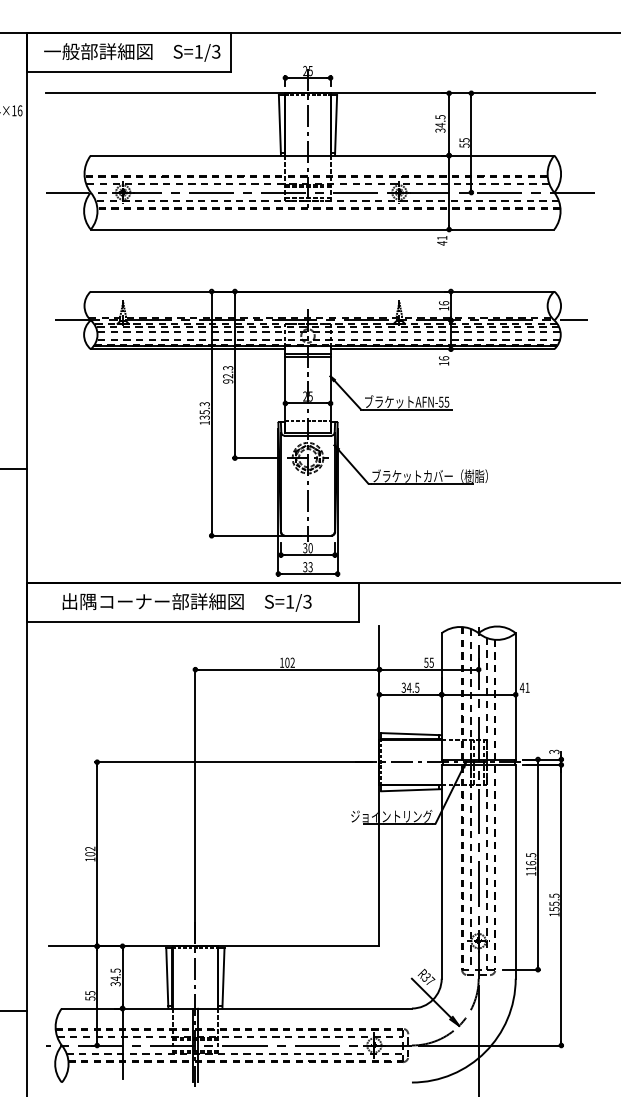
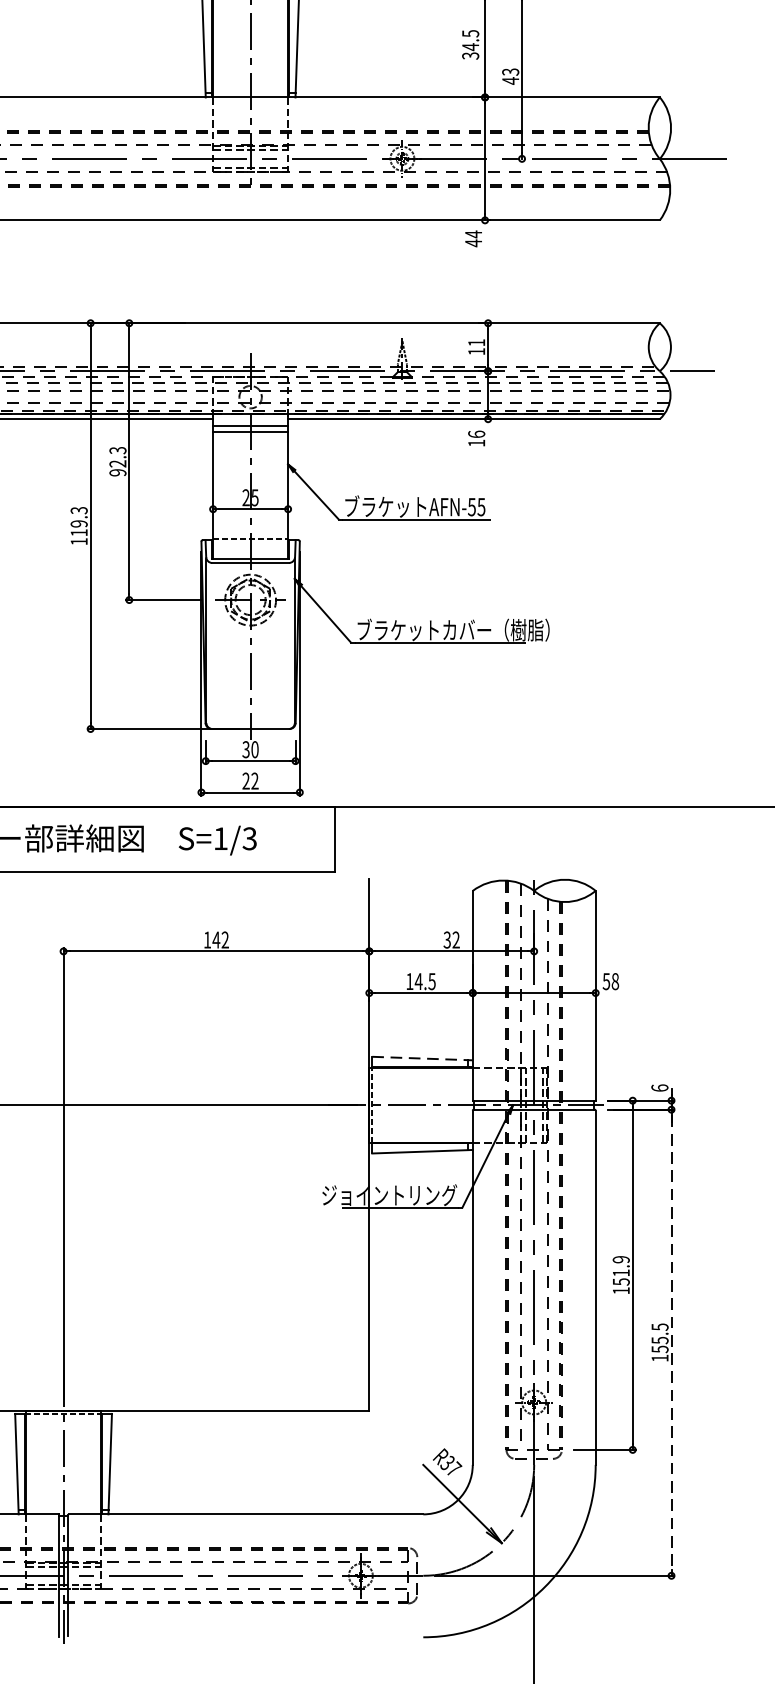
text: (464, 143) -> (510, 77), 55 -> 43
text: (442, 237) -> (474, 233), 41 -> 44
text: (444, 303) -> (477, 343), 16 -> 11
text: (204, 414) -> (78, 527), 135.3 -> 119.3
text: (307, 567) -> (249, 781), 33 -> 22
text: (287, 662) -> (216, 939), 102 -> 142
text: (428, 662) -> (450, 939), 55 -> 32
text: (403, 687) -> (409, 981), 34.5 -> 14.5
text: (524, 687) -> (610, 981), 41 -> 58
line: (411, 734) -> (422, 1059), solid -> dashed
text: (554, 751) -> (660, 1087), 3 -> 6
text: (531, 861) -> (621, 1270), 116.5 -> 151.9
line: (561, 905) -> (671, 1343), solid -> dashed

